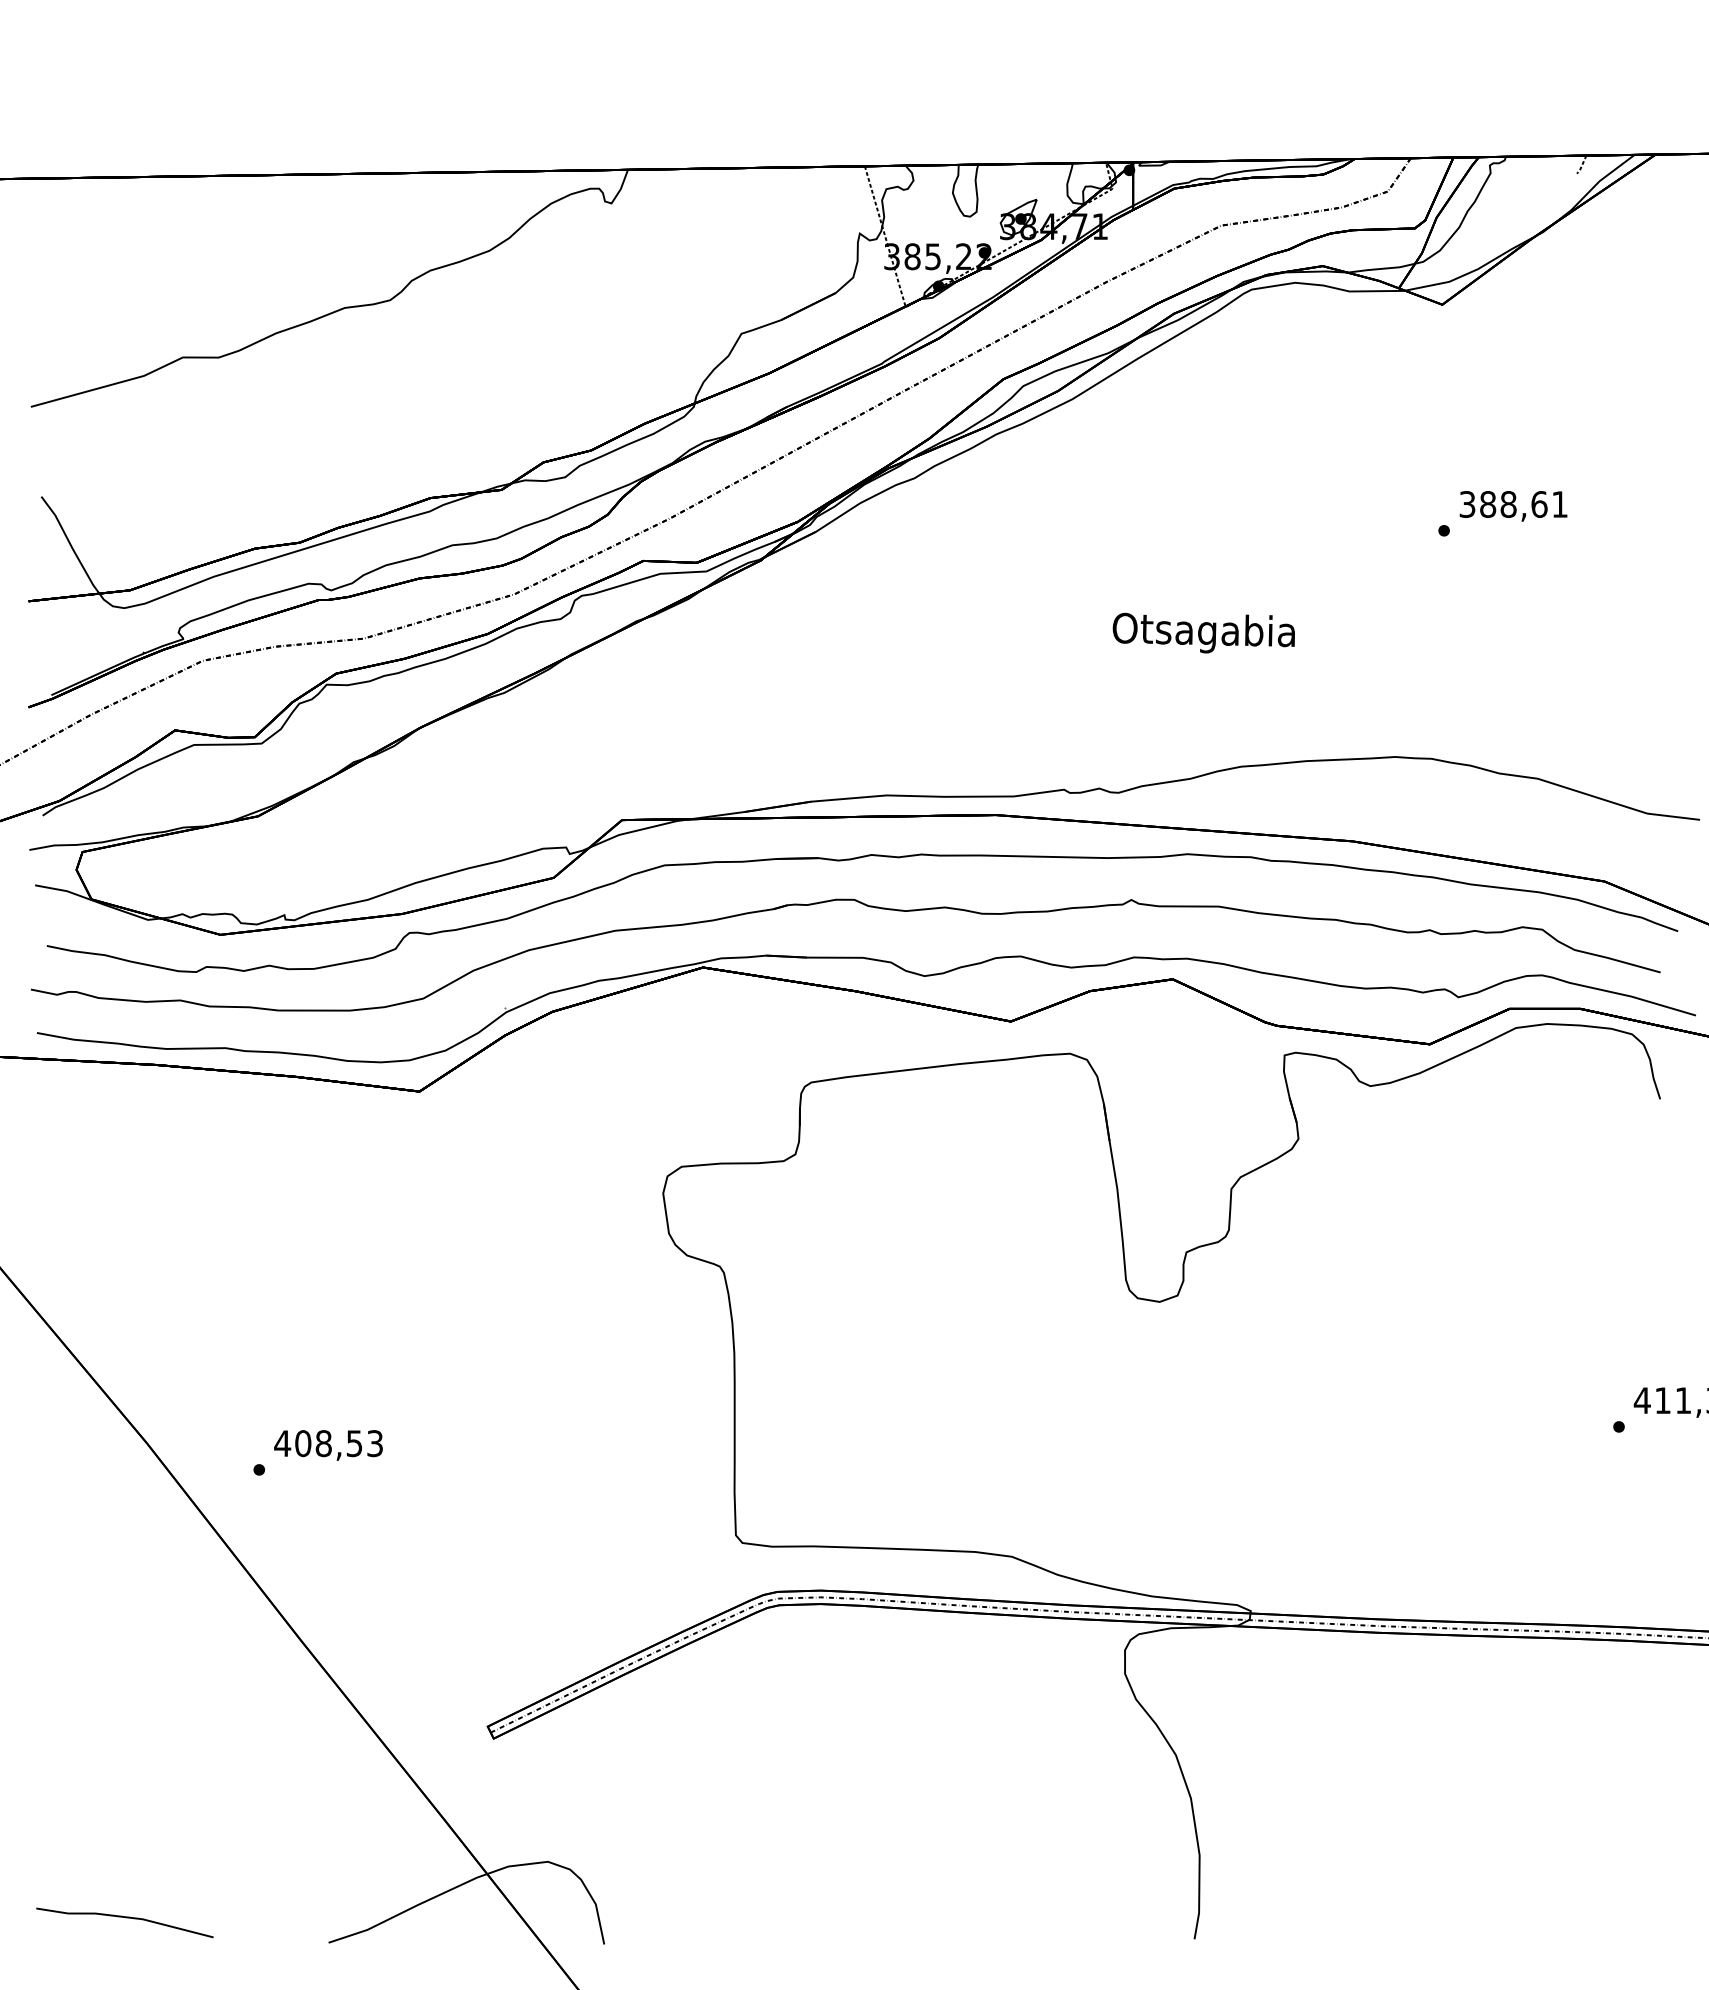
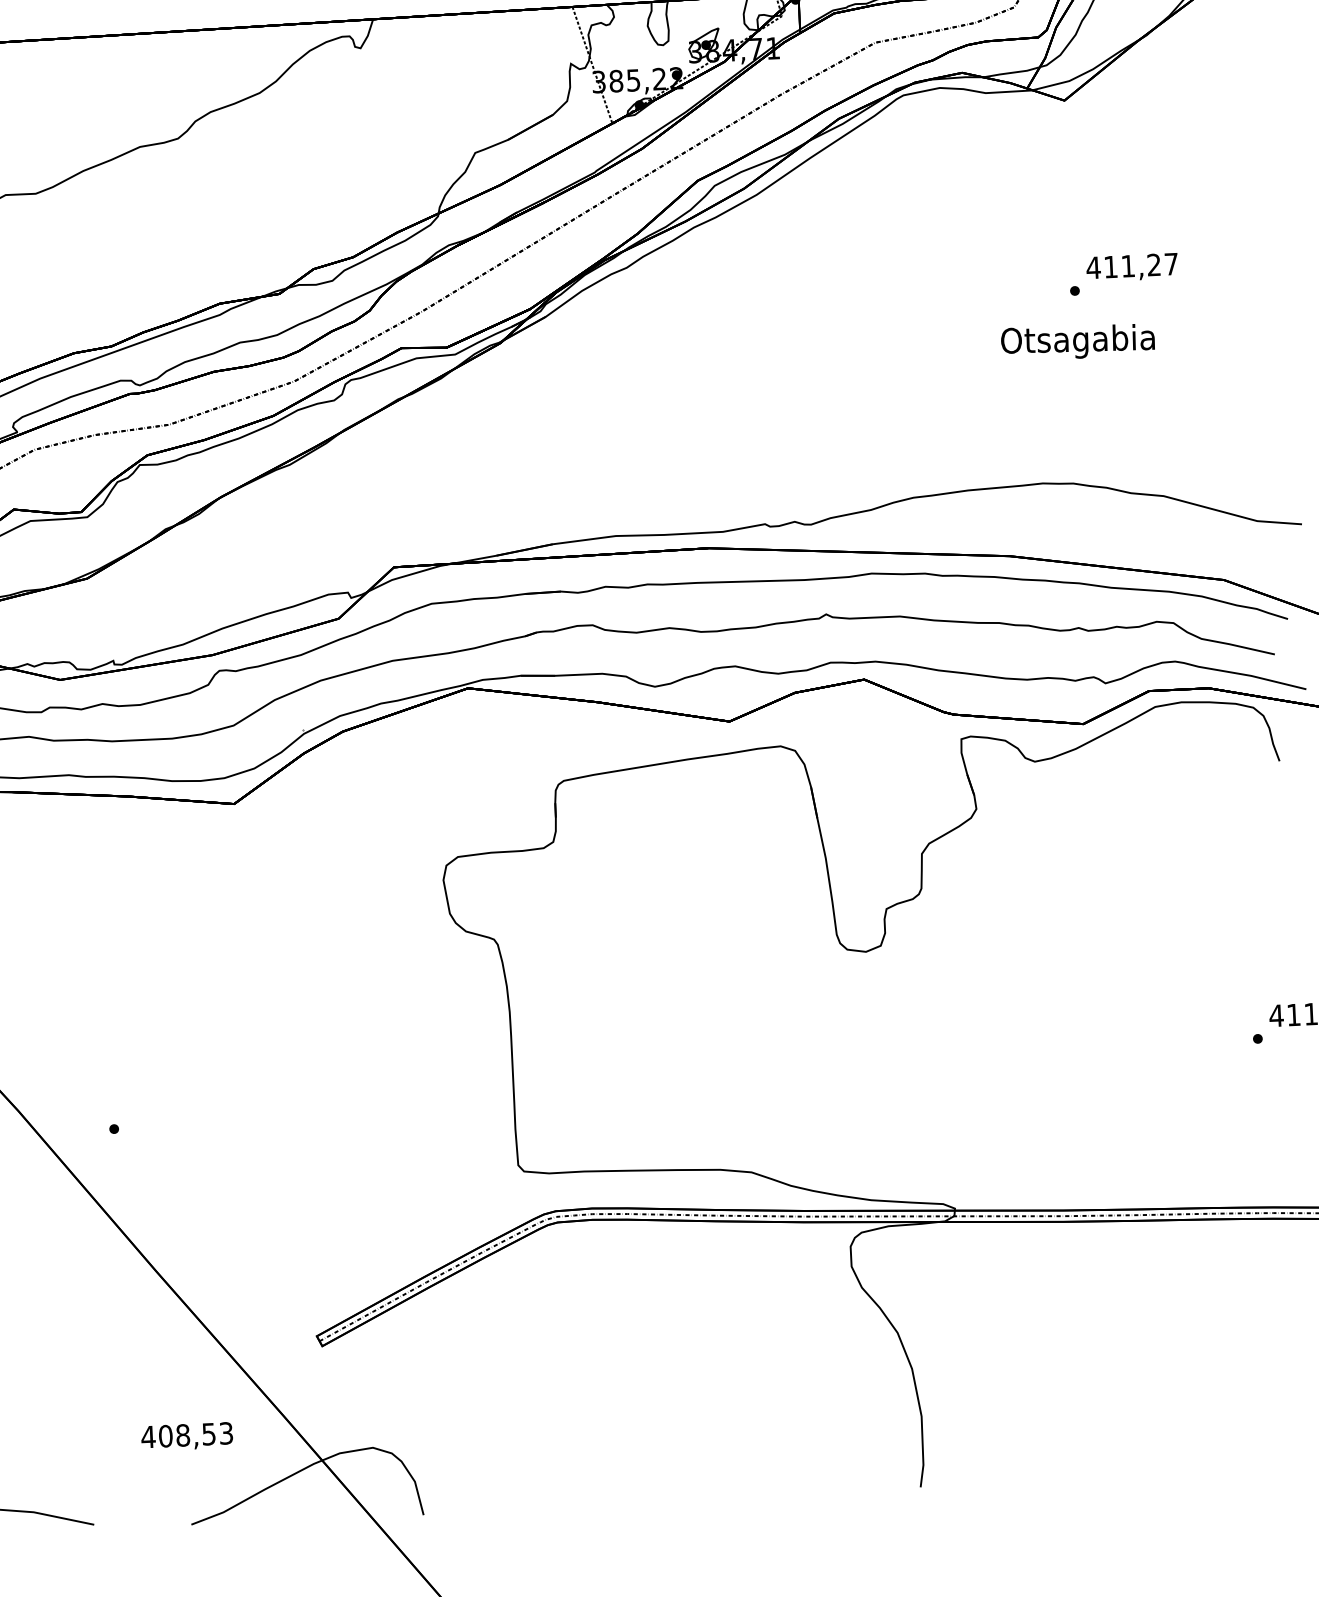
text: (1513, 504) -> (1132, 266), 388,61 -> 411,27
text: (1203, 632) -> (1077, 341), moved
text: (328, 1445) -> (187, 1436), moved

